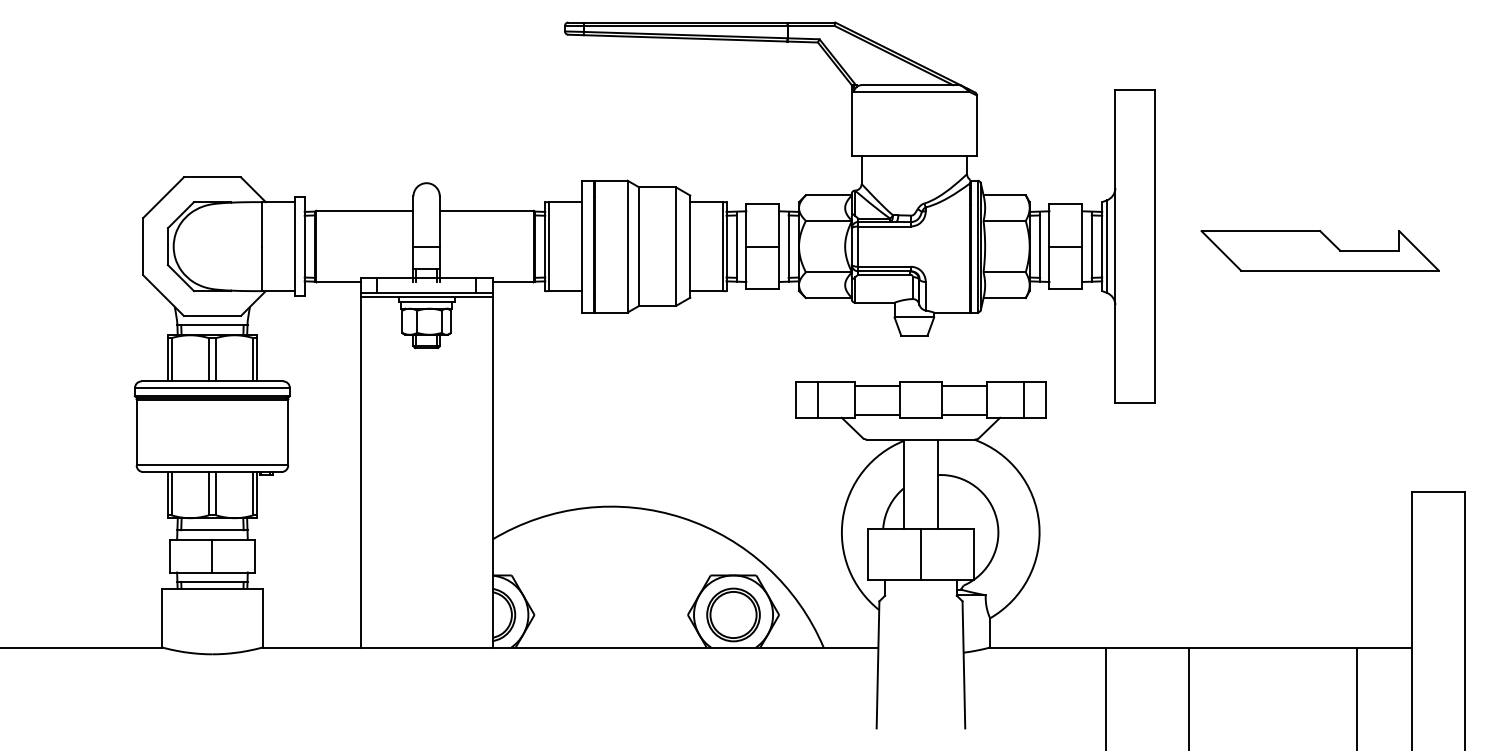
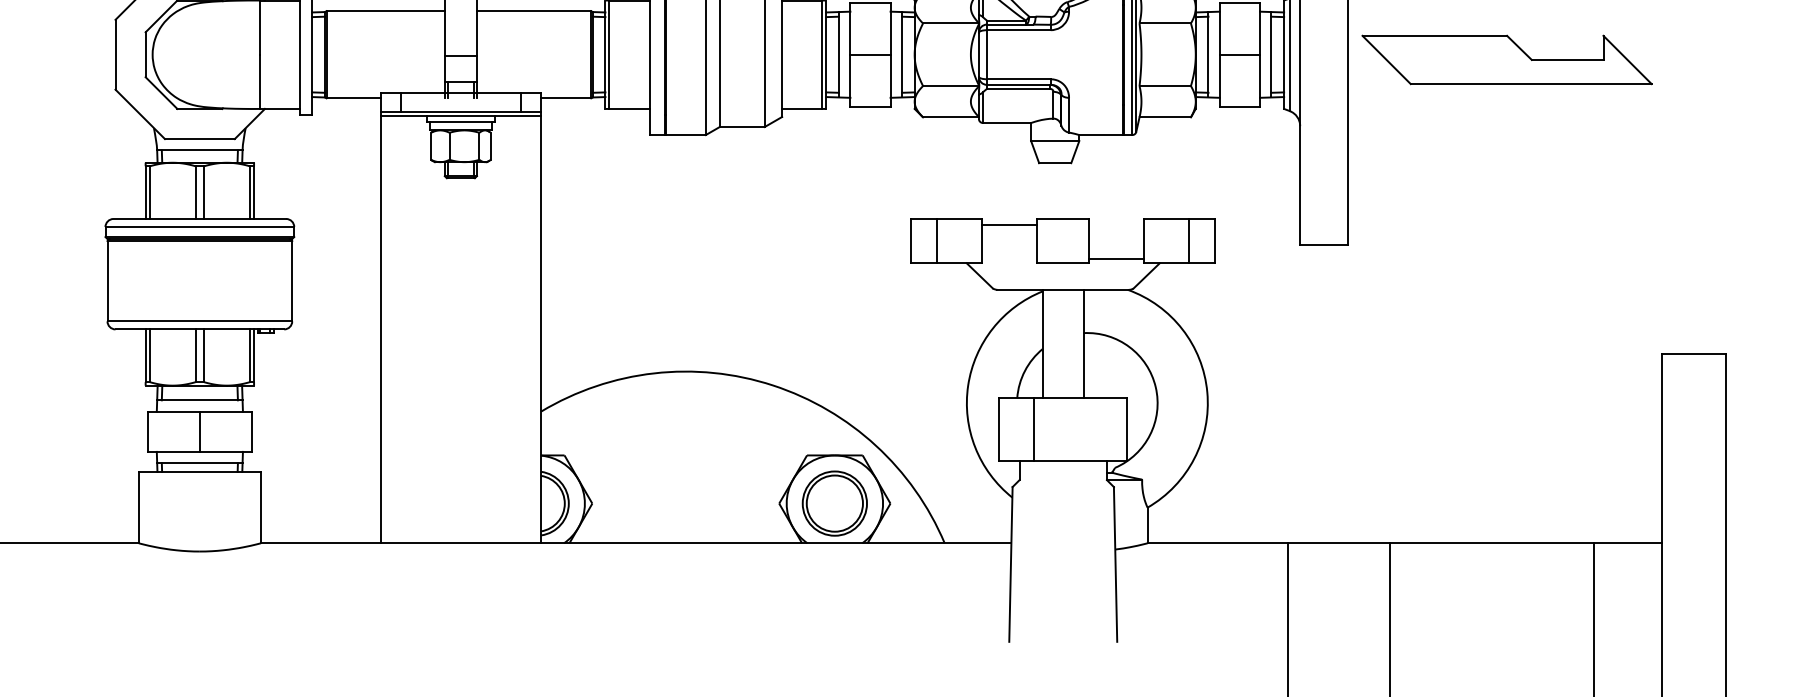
part: (1319, 250) -> (1506, 59), moved
line: (964, 386) -> (1116, 225), removed
line: (876, 414) -> (1009, 259), removed
line: (920, 553) -> (1033, 428), moved

